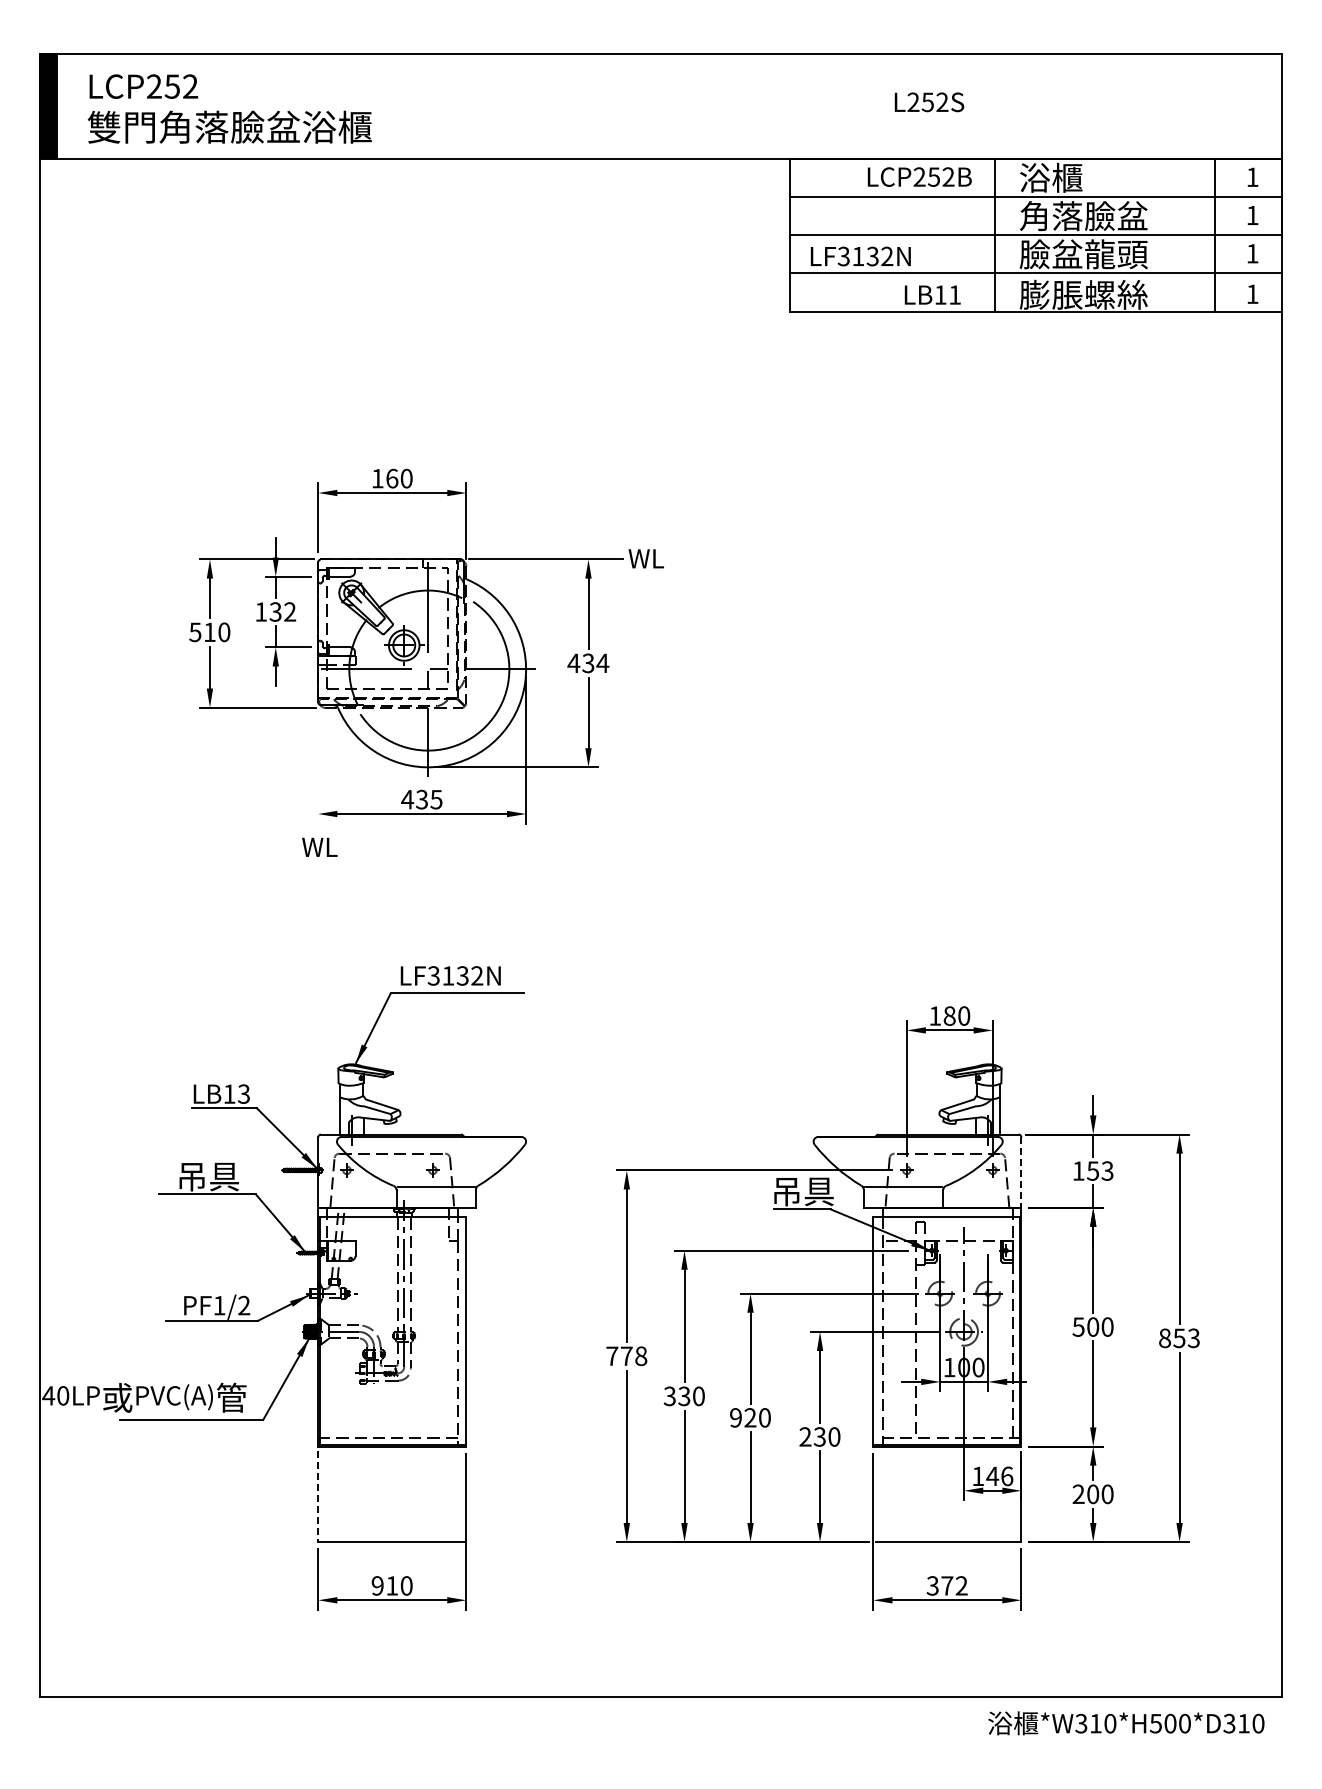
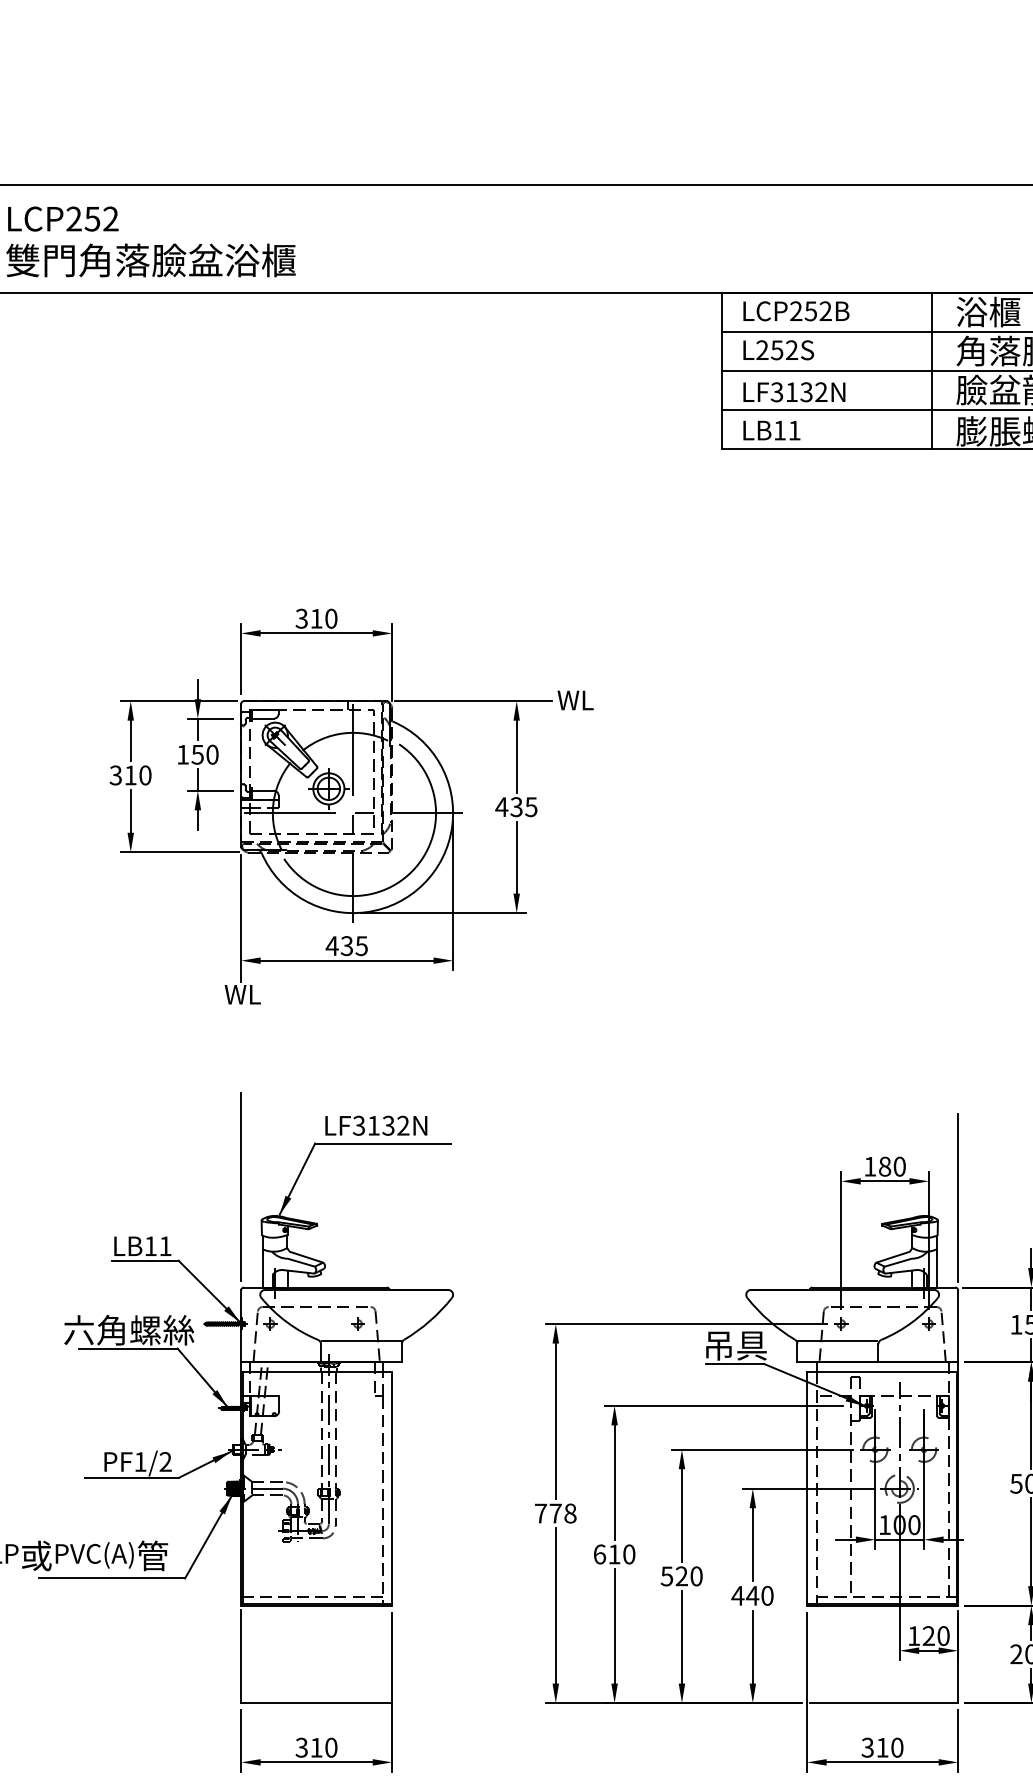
text: (929, 102) -> (778, 350), moved
text: (919, 176) -> (796, 310), moved
text: (932, 294) -> (771, 429), moved
text: (384, 478) -> (308, 618), 160 -> 310
text: (283, 611) -> (205, 754), 132 -> 150
text: (195, 631) -> (116, 774), 510 -> 310
text: (602, 663) -> (530, 807), 434 -> 435
line: (318, 772) -> (241, 918), added
line: (318, 1035) -> (241, 1186), added
line: (1021, 1046) -> (958, 1197), added
text: (243, 1093) -> (164, 1245), LB13 -> LB11
line: (1021, 1173) -> (958, 1327), dashed -> solid
text: (208, 1176) -> (129, 1330), 吊具 -> 六角螺絲
text: (676, 1396) -> (606, 1554), 330 -> 610
text: (735, 1417) -> (666, 1576), 920 -> 520
text: (812, 1436) -> (745, 1595), 230 -> 440
text: (999, 1476) -> (935, 1636), 146 -> 120
line: (318, 1497) -> (241, 1657), dashed -> solid
text: (377, 1585) -> (301, 1747), 910 -> 310
text: (954, 1585) -> (889, 1747), 372 -> 310

